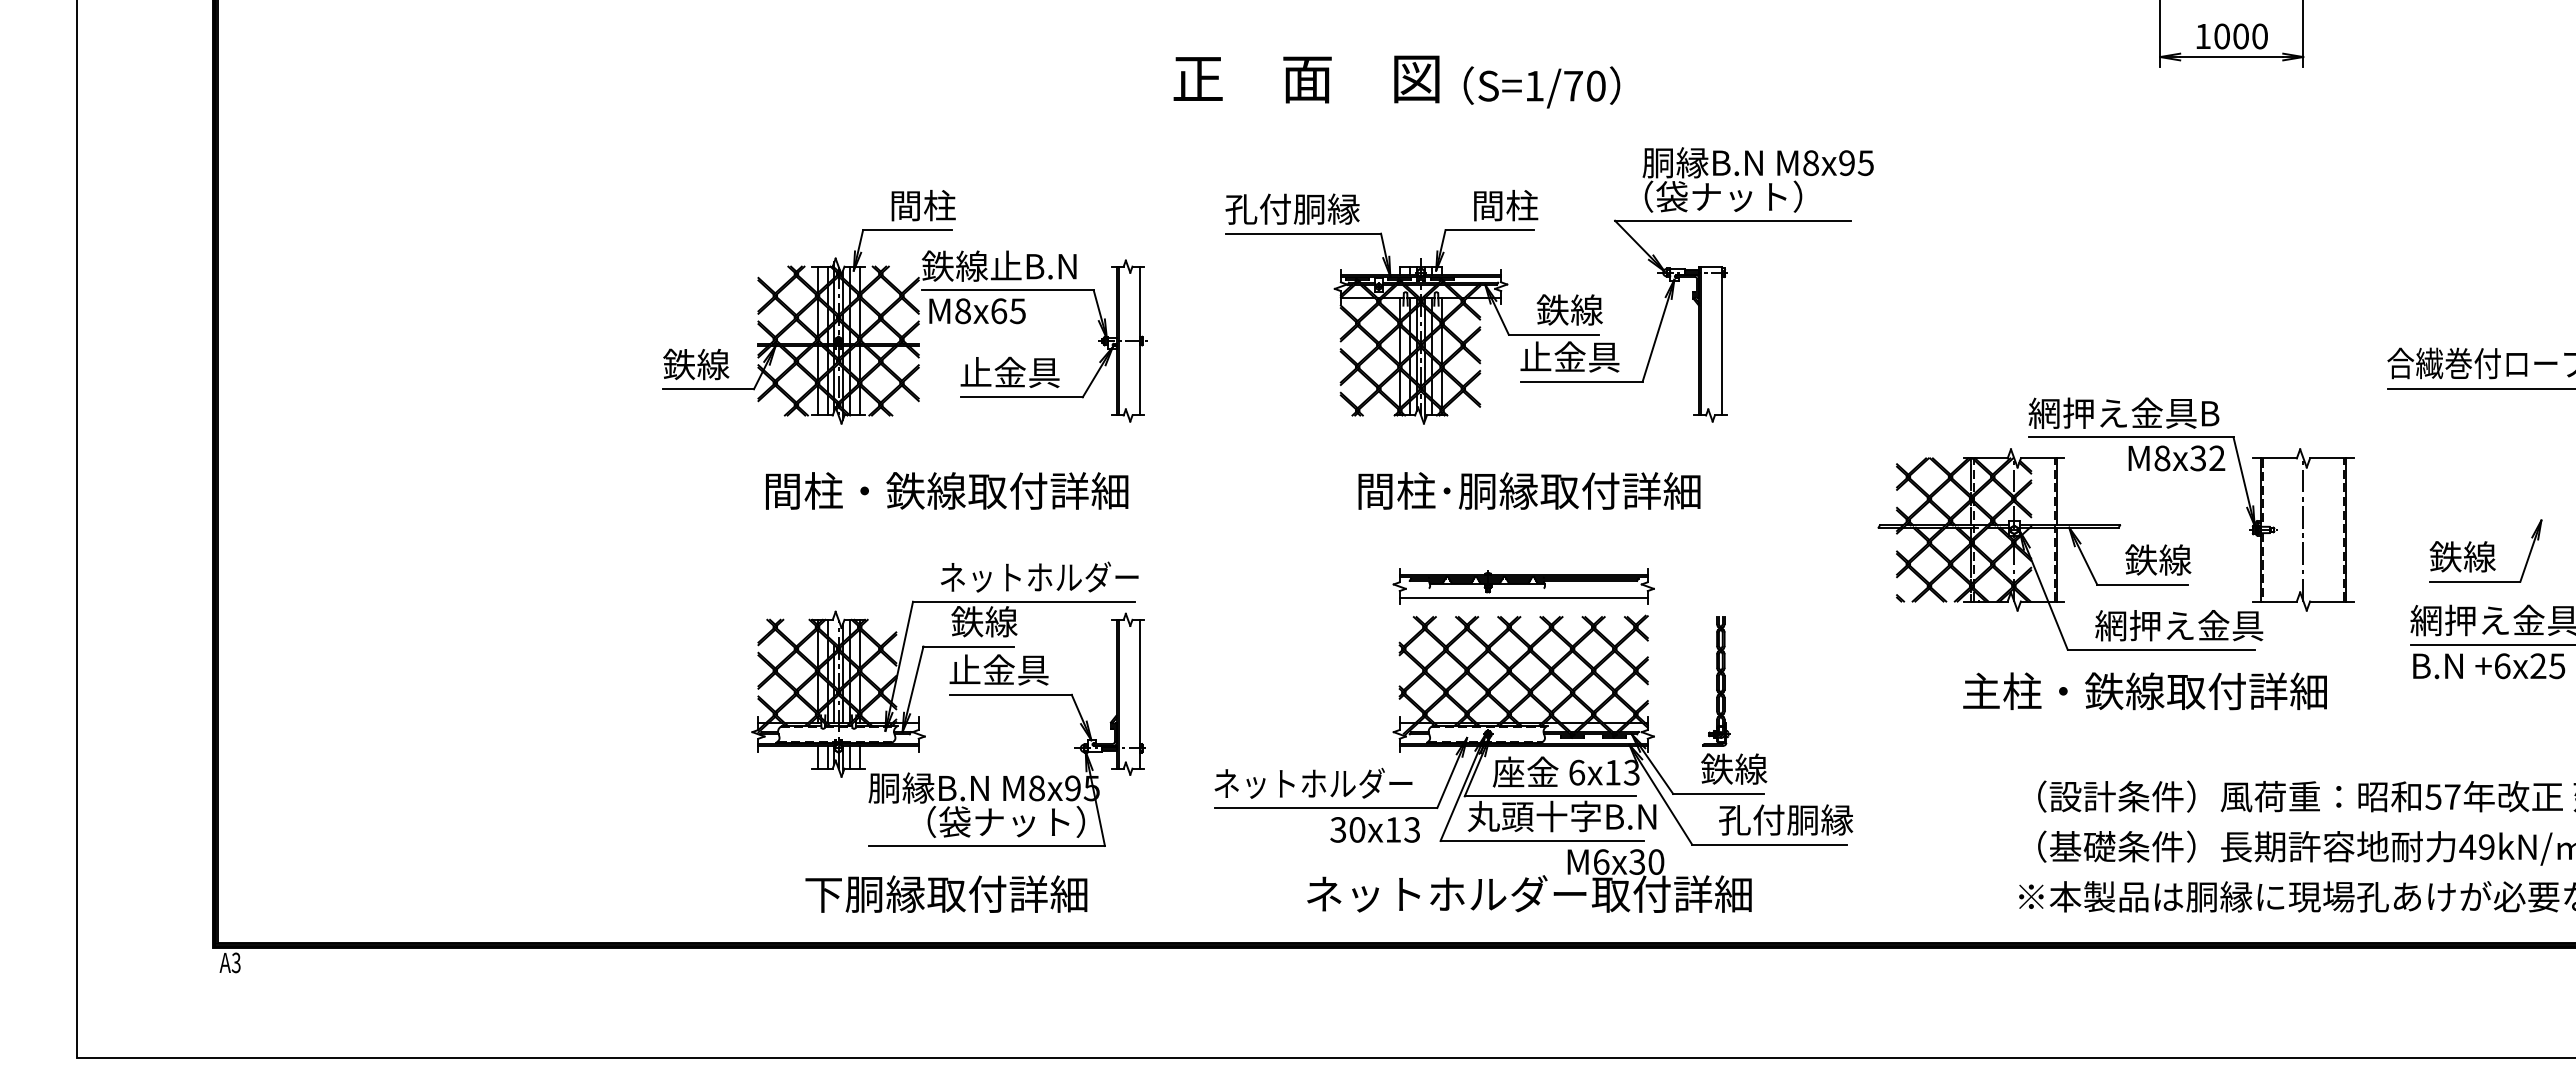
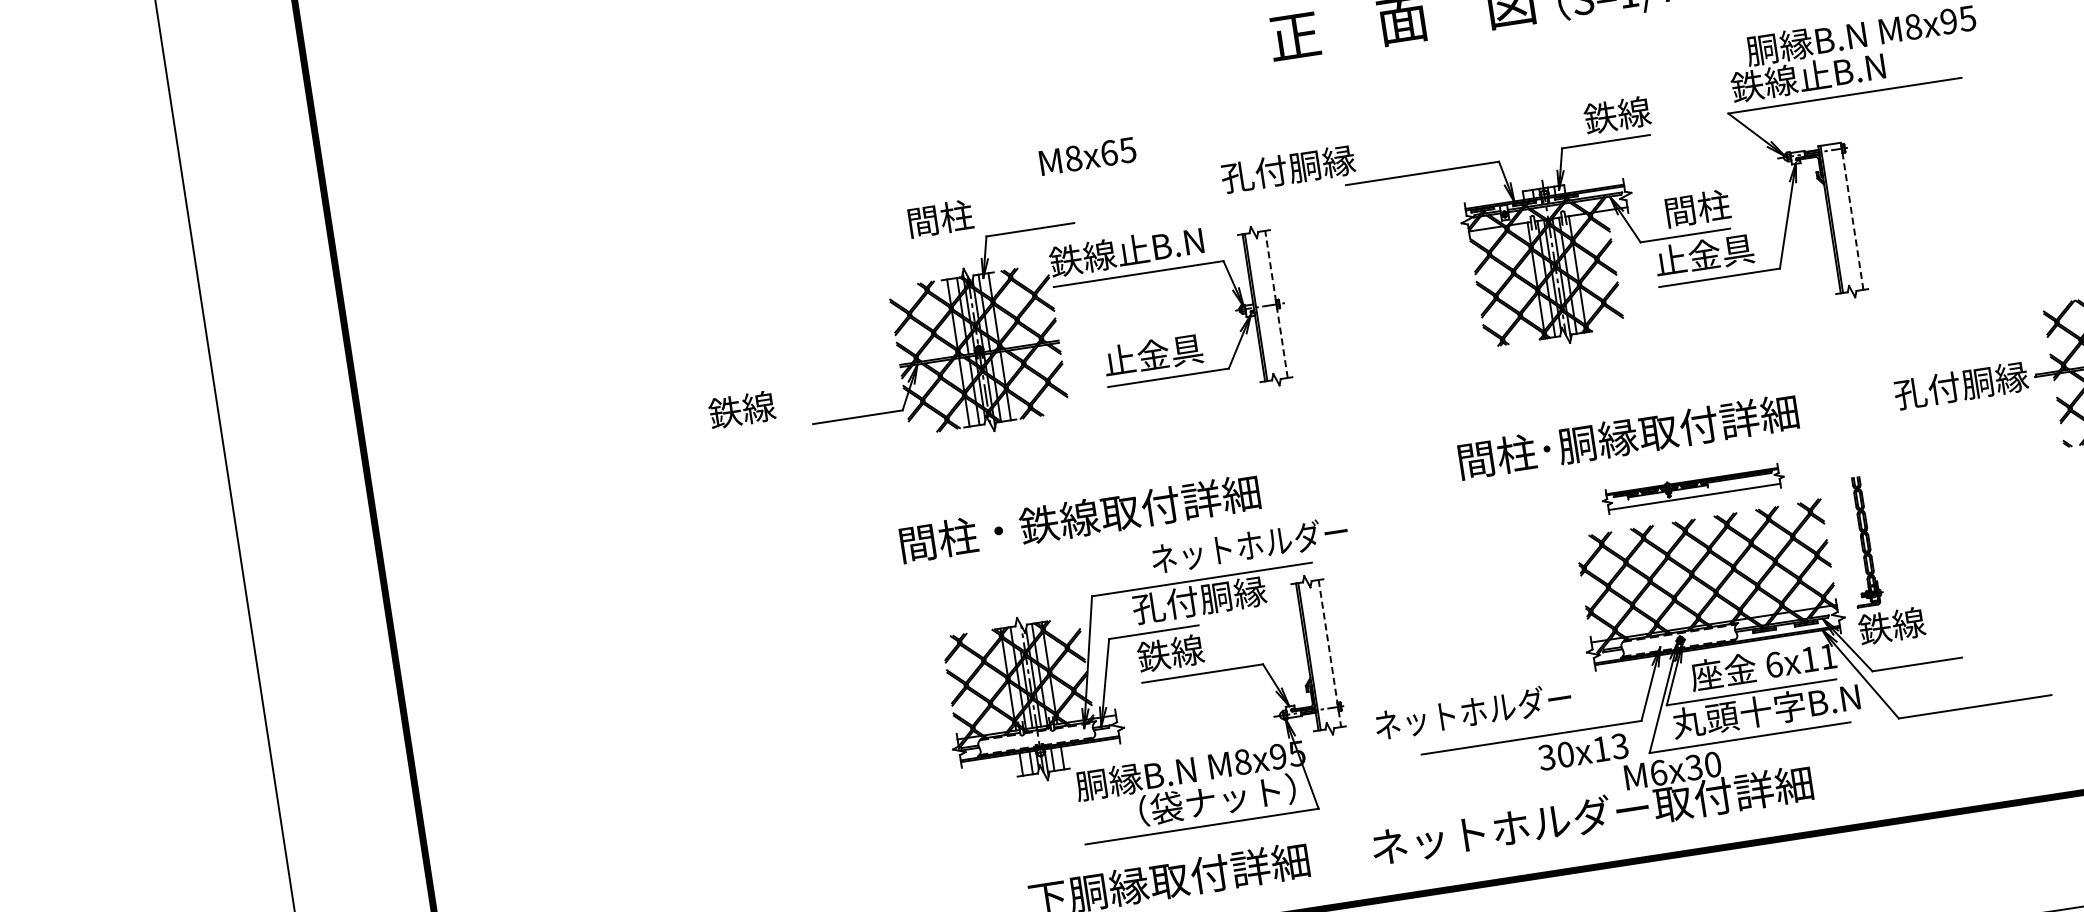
text: (1712, 196) -> (1820, 74), （袋ナット） -> 鉄線止B.N
text: (923, 205) -> (940, 218), moved
text: (1505, 205) -> (1617, 115), 間柱 -> 鉄線
text: (1292, 208) -> (1288, 168), moved
text: (1569, 309) -> (1696, 208), 鉄線 -> 間柱
text: (977, 311) -> (1087, 156), moved
line: (1139, 340) -> (1276, 303), solid -> dashed
line: (1721, 340) -> (1851, 215), solid -> dashed
text: (696, 364) -> (742, 409), moved
text: (947, 490) -> (1080, 517), moved
text: (1529, 490) -> (1628, 436), moved
text: (1039, 576) -> (1249, 544), moved
part: (1523, 586) -> (1693, 488), size x0.7
text: (1018, 621) -> (1199, 599), 鉄線 -> 孔付胴縁
text: (998, 669) -> (1186, 650), 止金具 -> 鉄線
line: (1139, 694) -> (1329, 653), solid -> dashed
part: (1725, 700) -> (1872, 559), moved
text: (1631, 772) -> (1828, 656), 6x13 -> 6x11
text: (1313, 782) -> (1473, 710), moved
text: (1786, 819) -> (1961, 385), moved
text: (1529, 880) -> (1590, 802), moved

